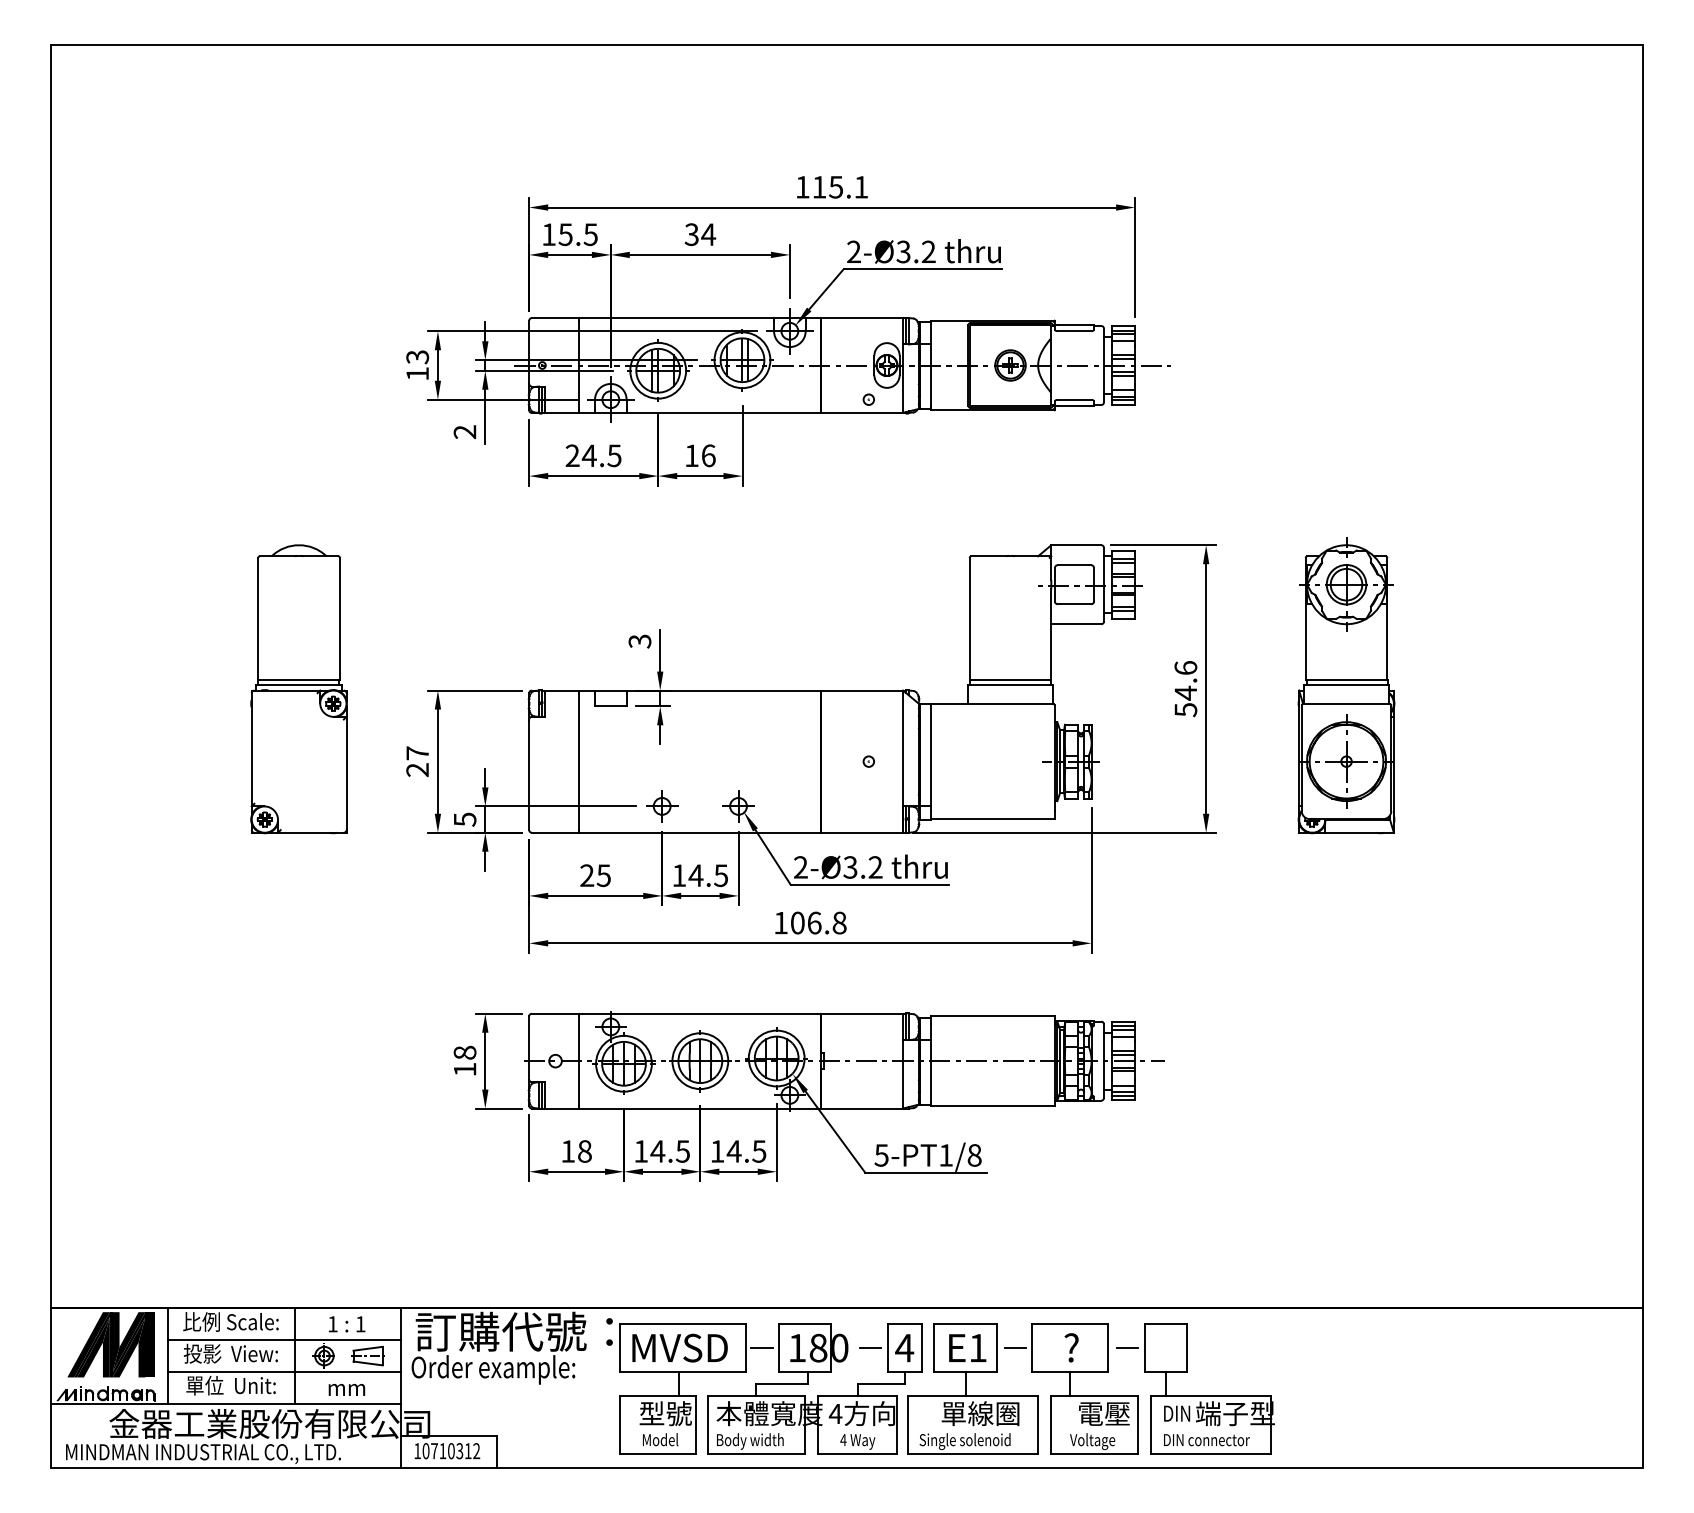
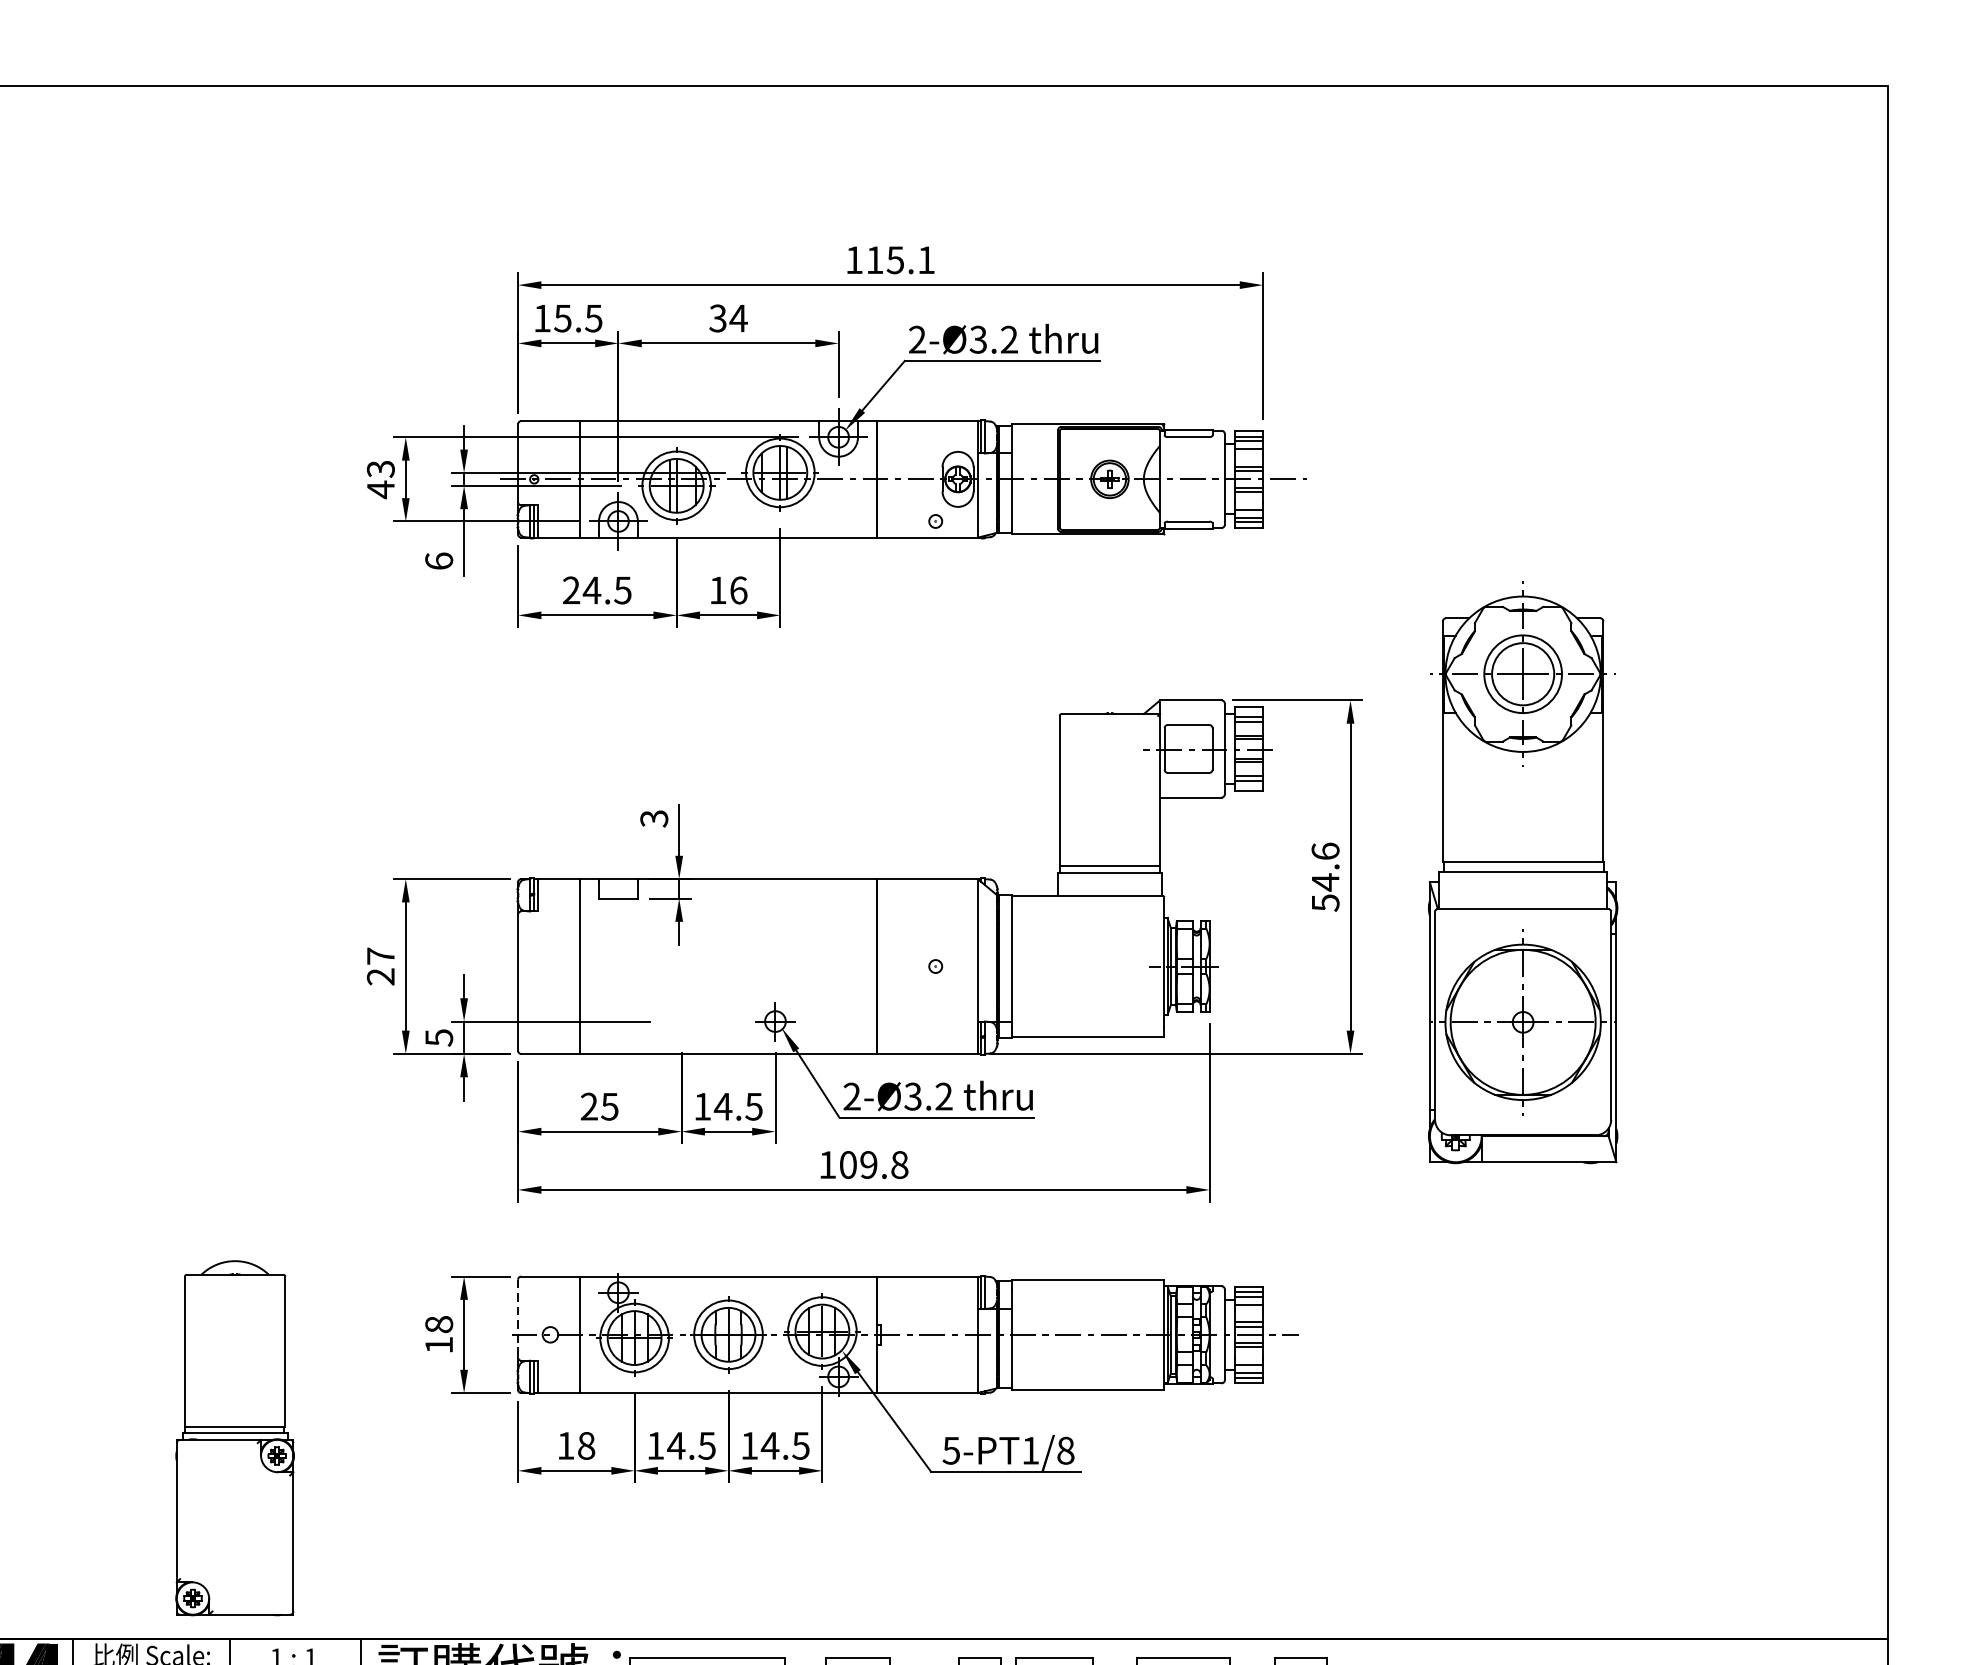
text: (417, 373) -> (380, 489), 13 -> 43
text: (464, 432) -> (438, 561), 2 -> 6
part: (1346, 685) -> (1523, 872), size x1.6
part: (298, 689) -> (234, 1438), moved
part: (662, 806) -> (681, 1021), removed
text: (814, 922) -> (868, 1164), 106.8 -> 109.8
line: (529, 1047) -> (518, 1318), solid -> dashed

